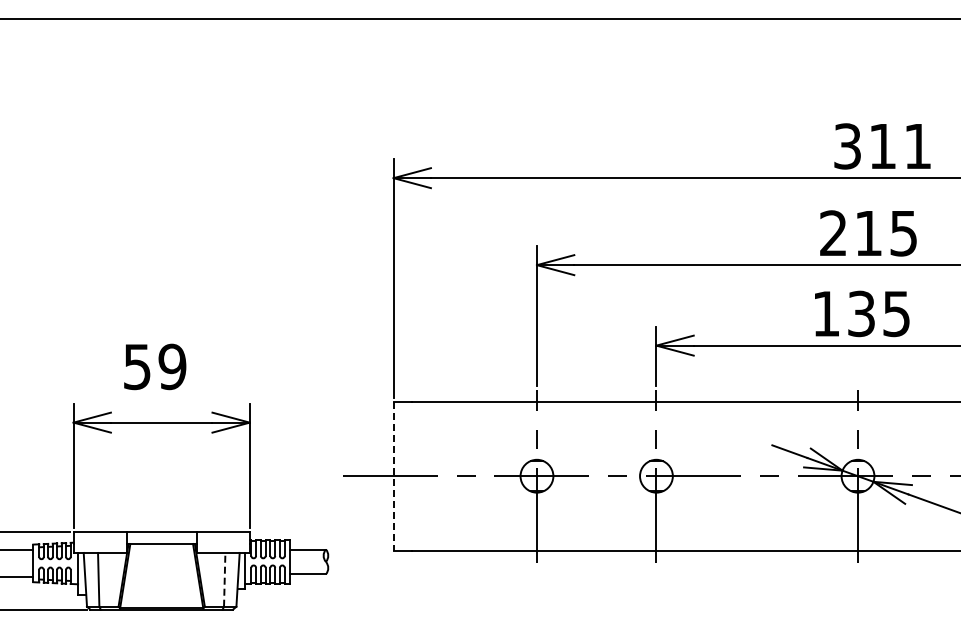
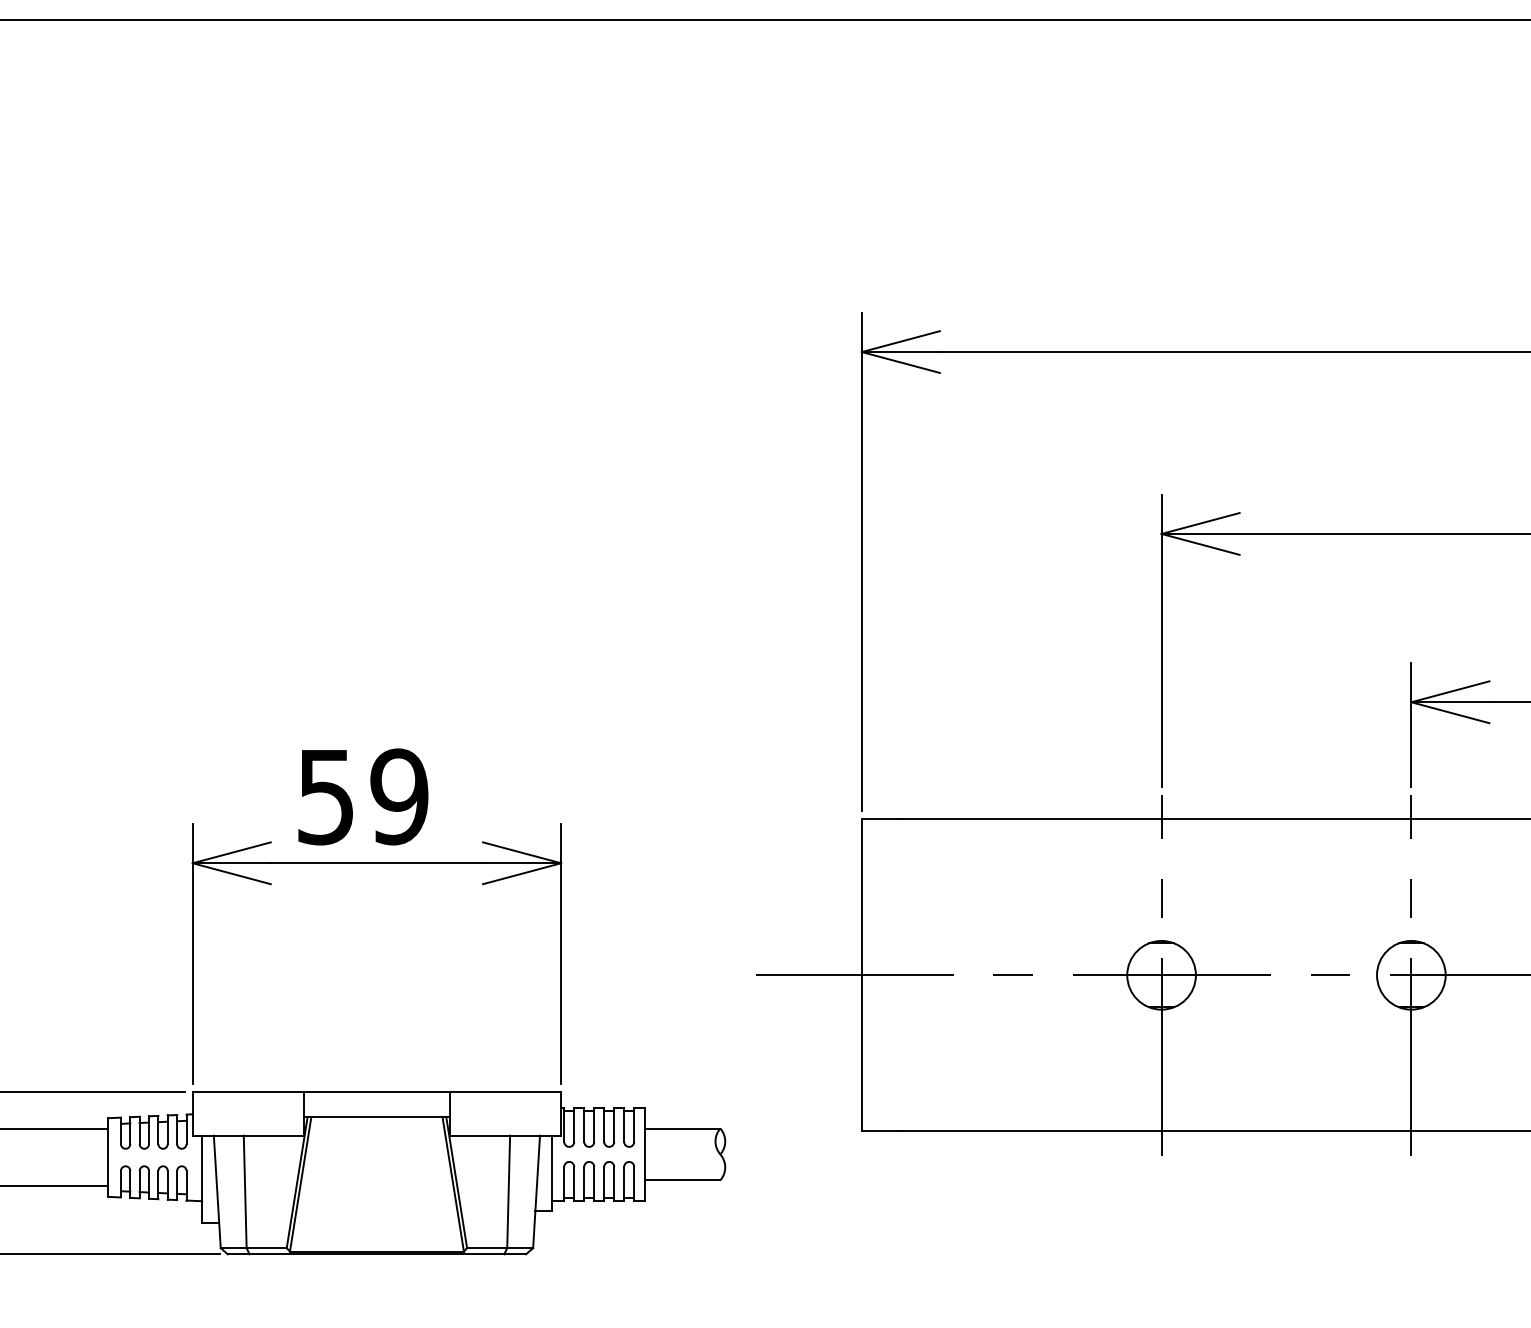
text: (155, 366) -> (363, 796), moved
line: (393, 476) -> (861, 975), dashed -> solid
line: (224, 579) -> (508, 1191), dashed -> solid

